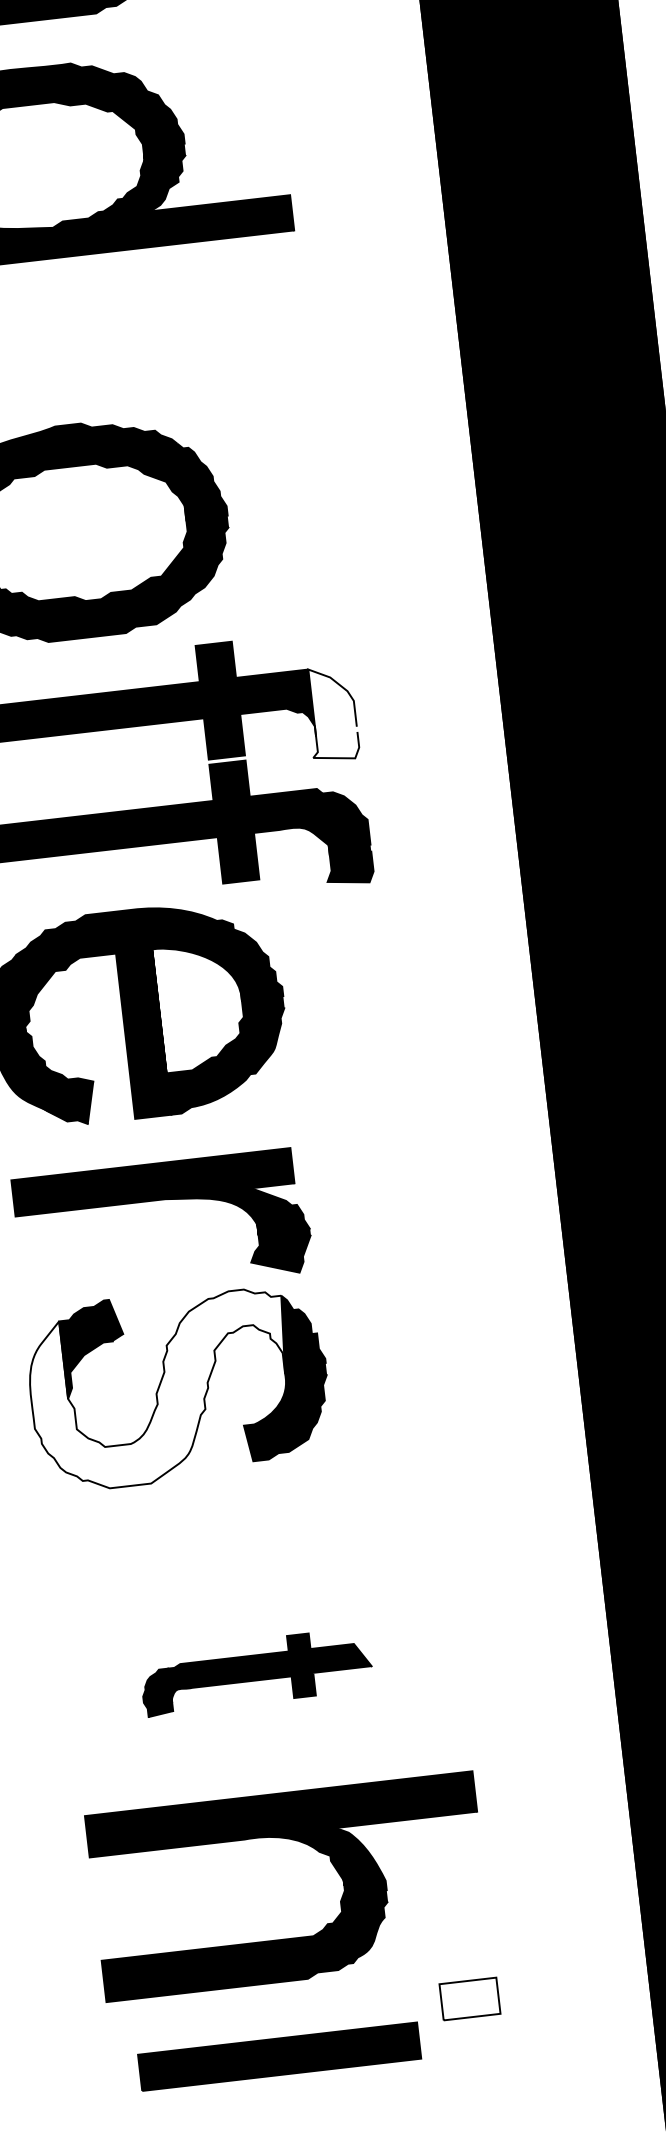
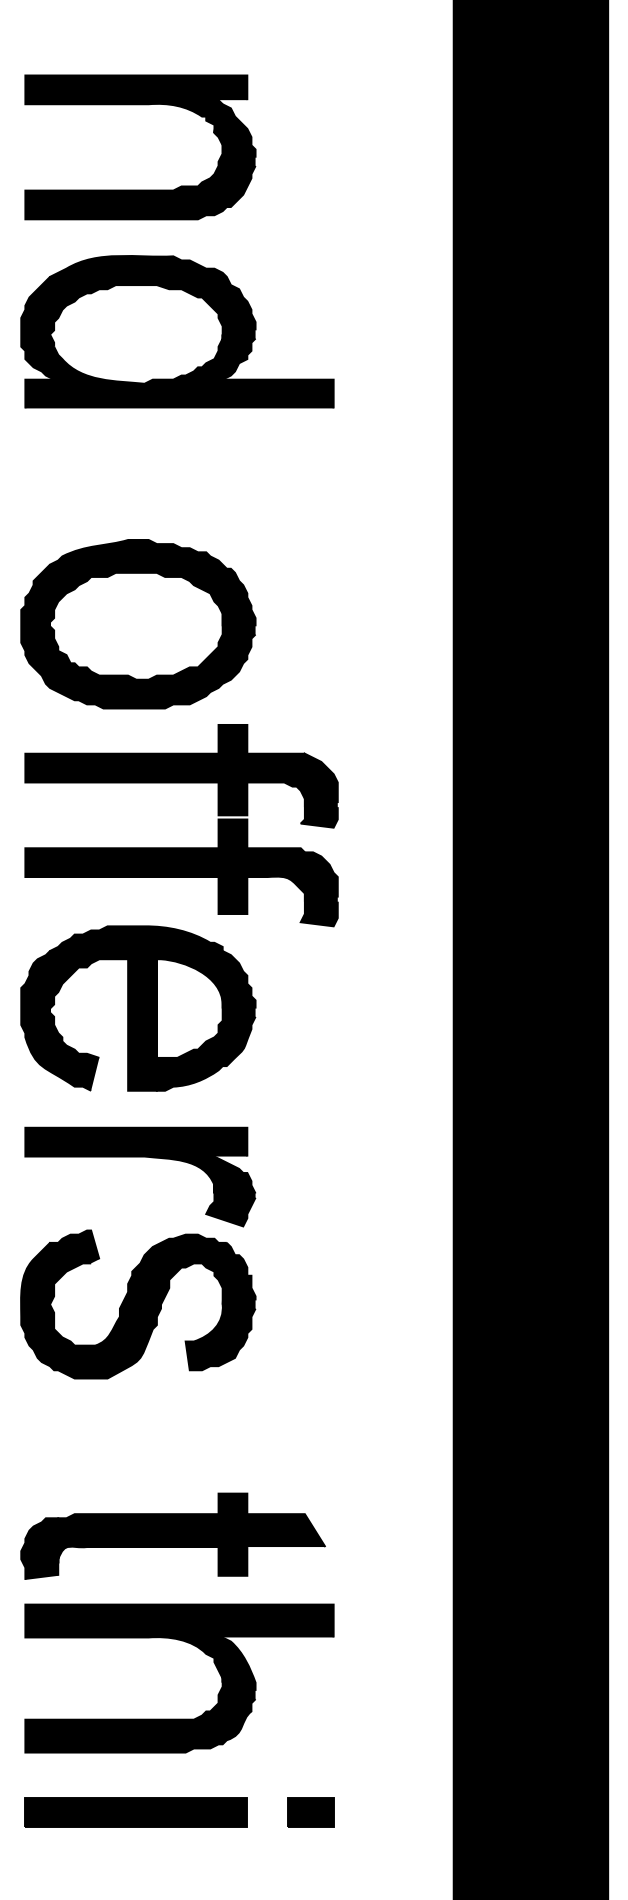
fill: (330, 713) -> (318, 790), added
fill: (160, 1390) -> (123, 1306), added
part: (255, 1671) -> (172, 1535), size x1.67
part: (311, 1848) -> (200, 1650), moved
fill: (469, 1998) -> (310, 1811), added
part: (278, 2057) -> (135, 1812), moved

